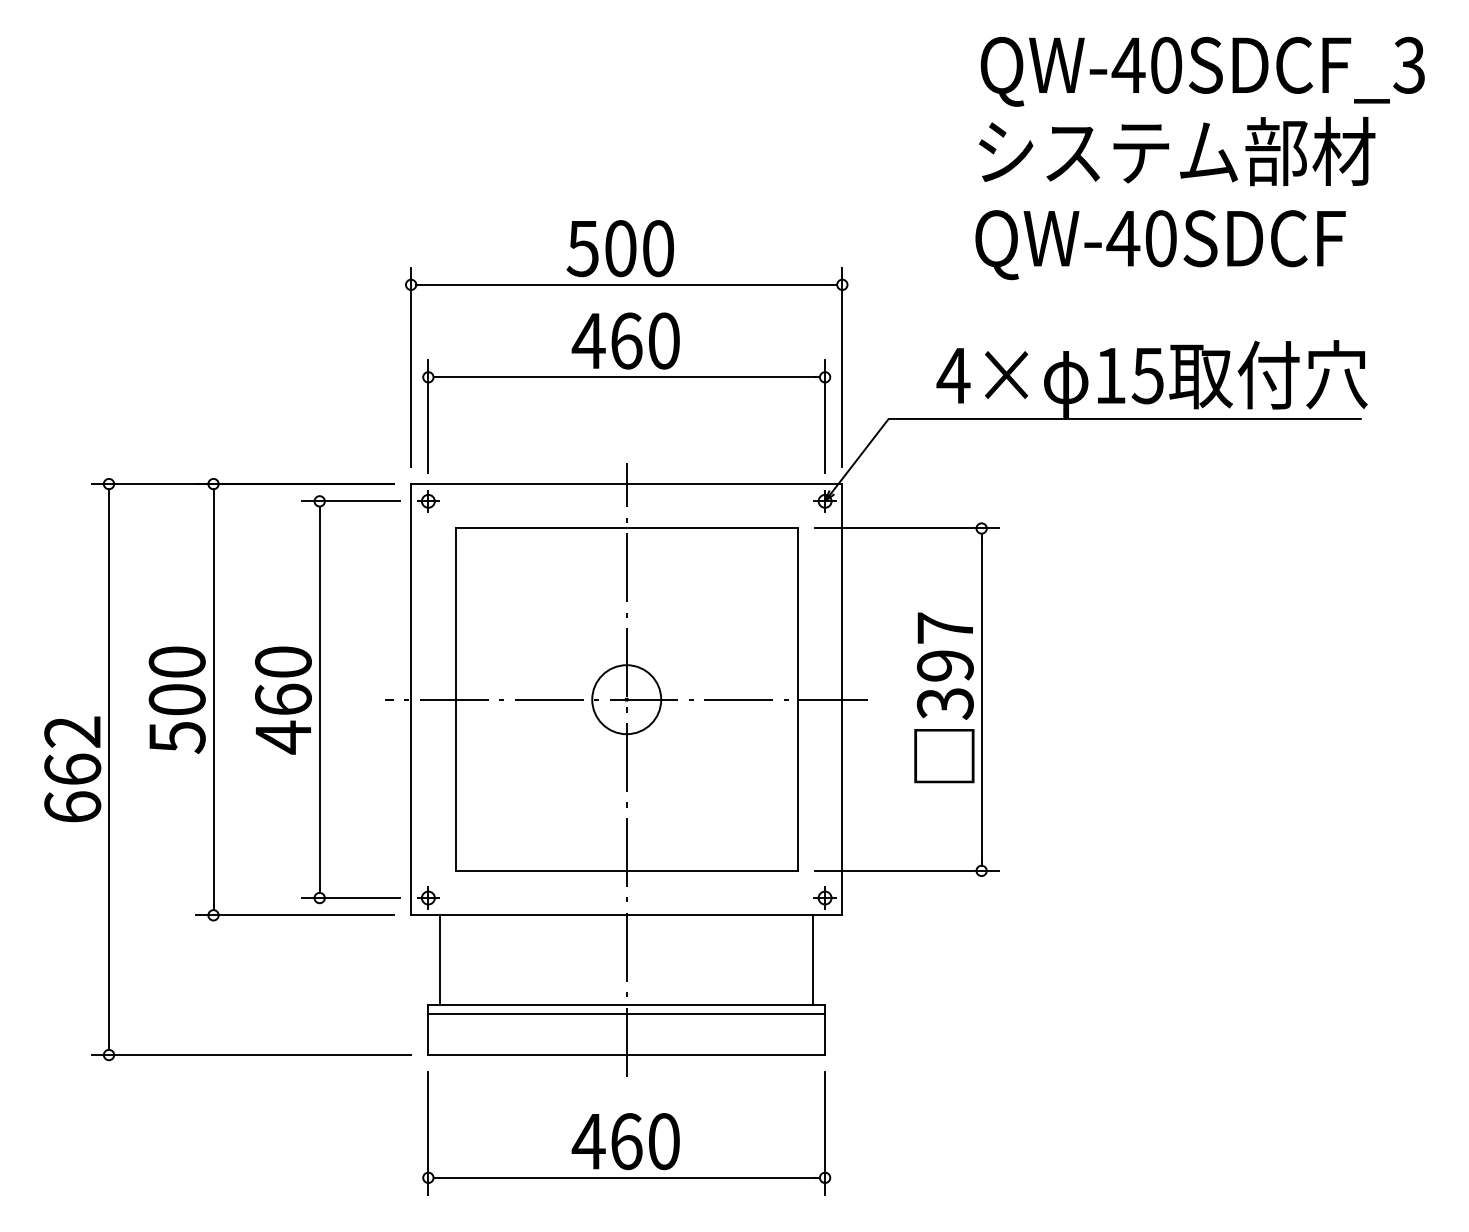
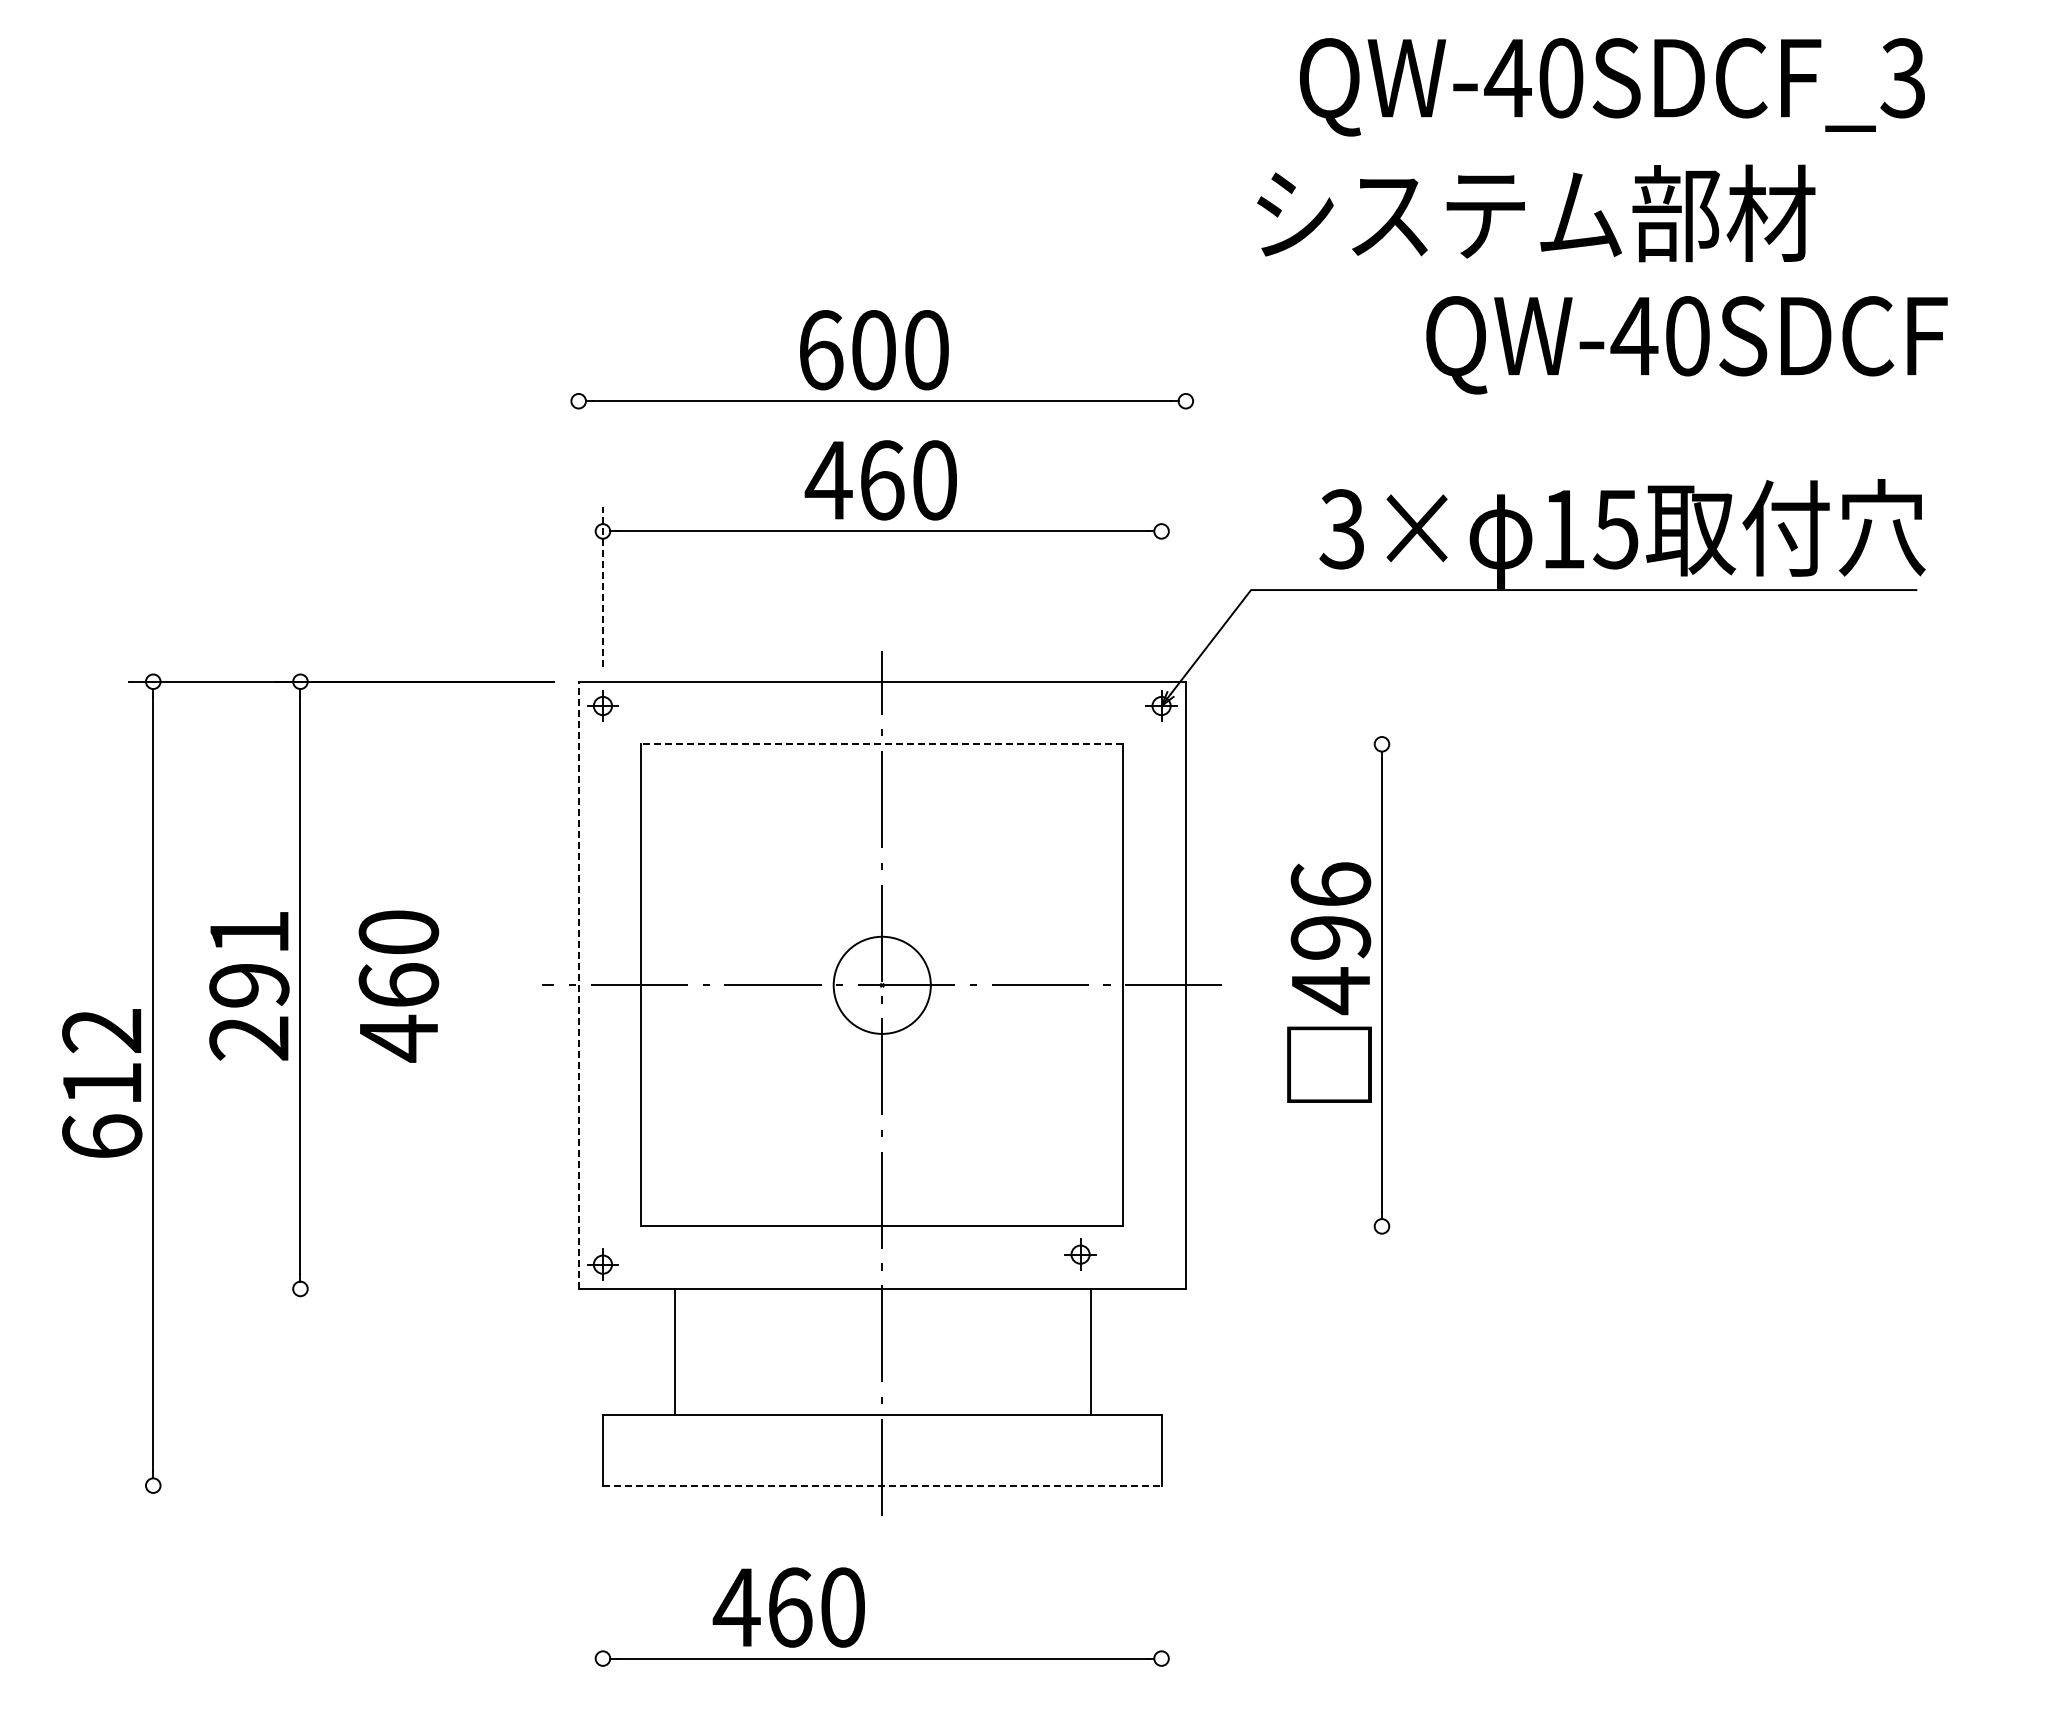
text: (1202, 71) -> (1611, 87), moved
text: (1177, 151) -> (1536, 213), moved
text: (1160, 245) -> (1686, 345), moved
text: (582, 248) -> (820, 350), 500 -> 600
line: (411, 366) -> (578, 516), removed
line: (842, 366) -> (1185, 516), removed
text: (953, 375) -> (1342, 529), 4× -> 3×
line: (428, 416) -> (602, 586), solid -> dashed
line: (825, 416) -> (1161, 586), removed
line: (626, 528) -> (881, 744), solid -> dashed
line: (906, 528) -> (1276, 744), removed
text: (945, 666) -> (1330, 938), 397 -> 496
text: (177, 699) -> (249, 985), 500 -> 291
part: (320, 699) -> (450, 984), removed
line: (411, 699) -> (578, 985), solid -> dashed
text: (72, 768) -> (102, 1082), 662 -> 612
line: (906, 870) -> (1276, 1226), removed
part: (825, 897) -> (1080, 1254), moved
line: (295, 914) -> (415, 1288), removed
line: (440, 959) -> (674, 1351), moved
line: (812, 959) -> (1090, 1351), moved
line: (626, 1013) -> (881, 1427), removed
line: (251, 1054) -> (353, 1485), removed
line: (626, 1054) -> (882, 1485), solid -> dashed
line: (428, 1133) -> (602, 1595), removed
line: (825, 1133) -> (1161, 1595), removed
text: (625, 1141) -> (788, 1607), moved

